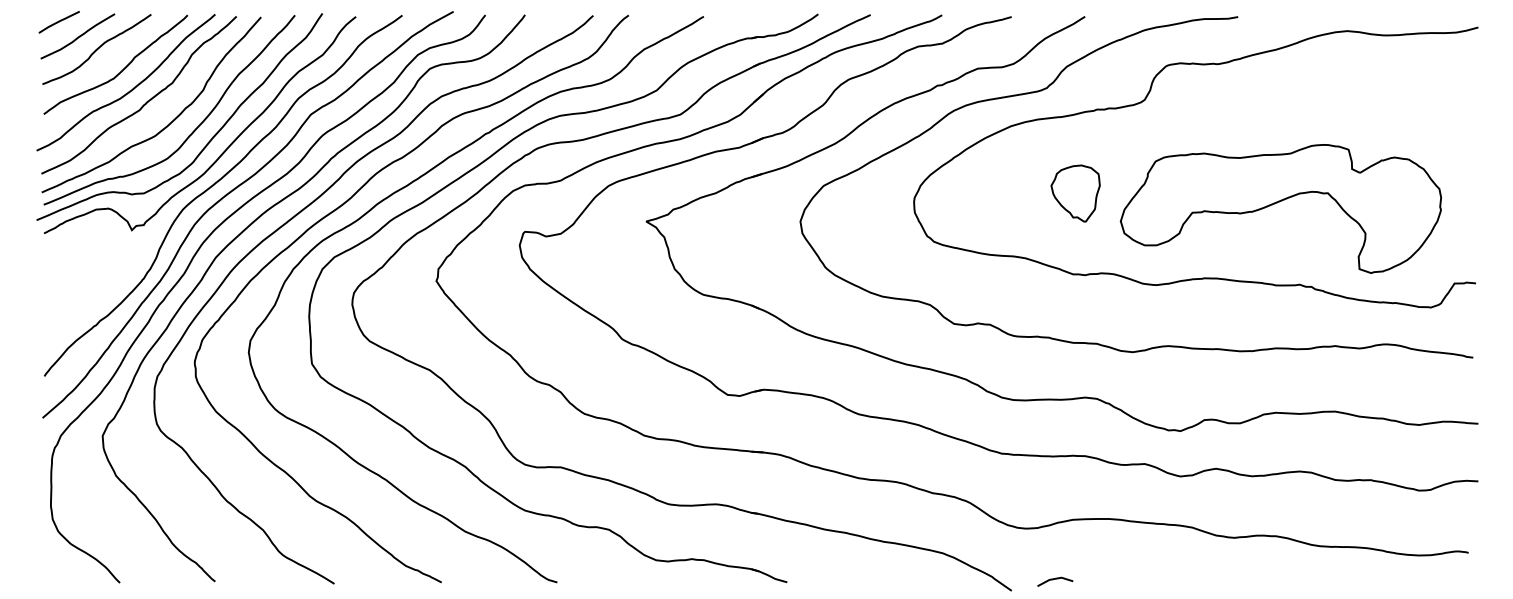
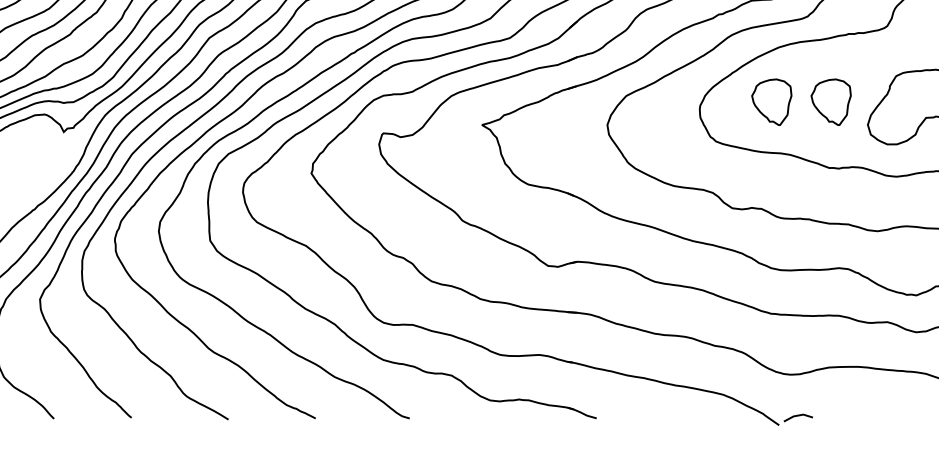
part: (1002, 193) -> (771, 102), added
line: (1055, 579) -> (798, 416), moved

